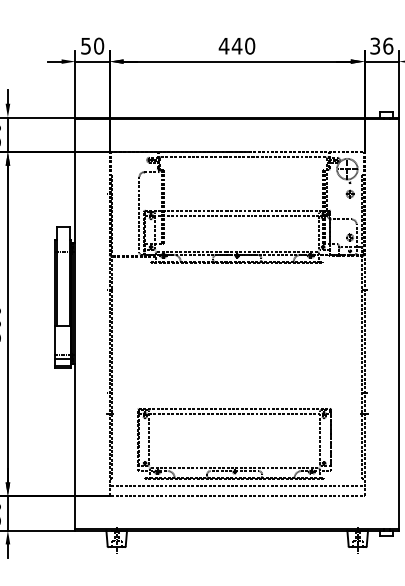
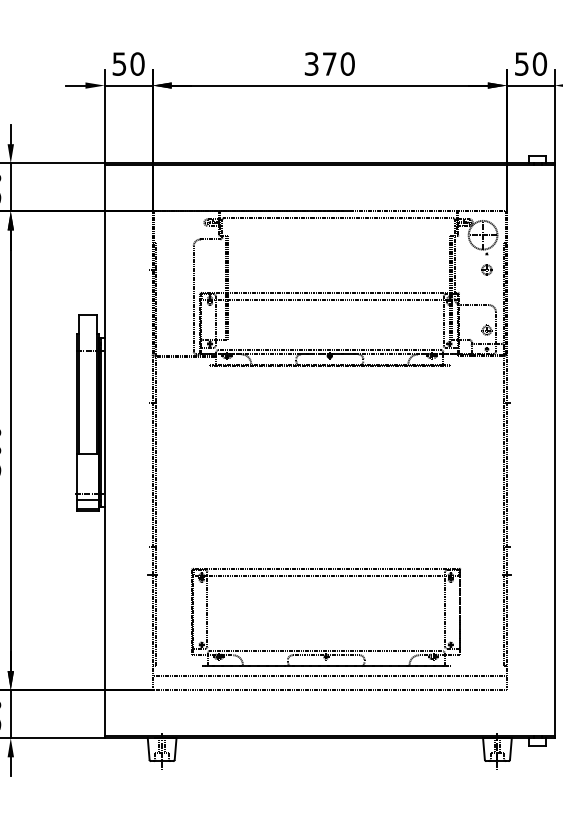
text: (230, 45) -> (320, 63), 440 -> 370
text: (381, 45) -> (530, 63), 36 -> 50

